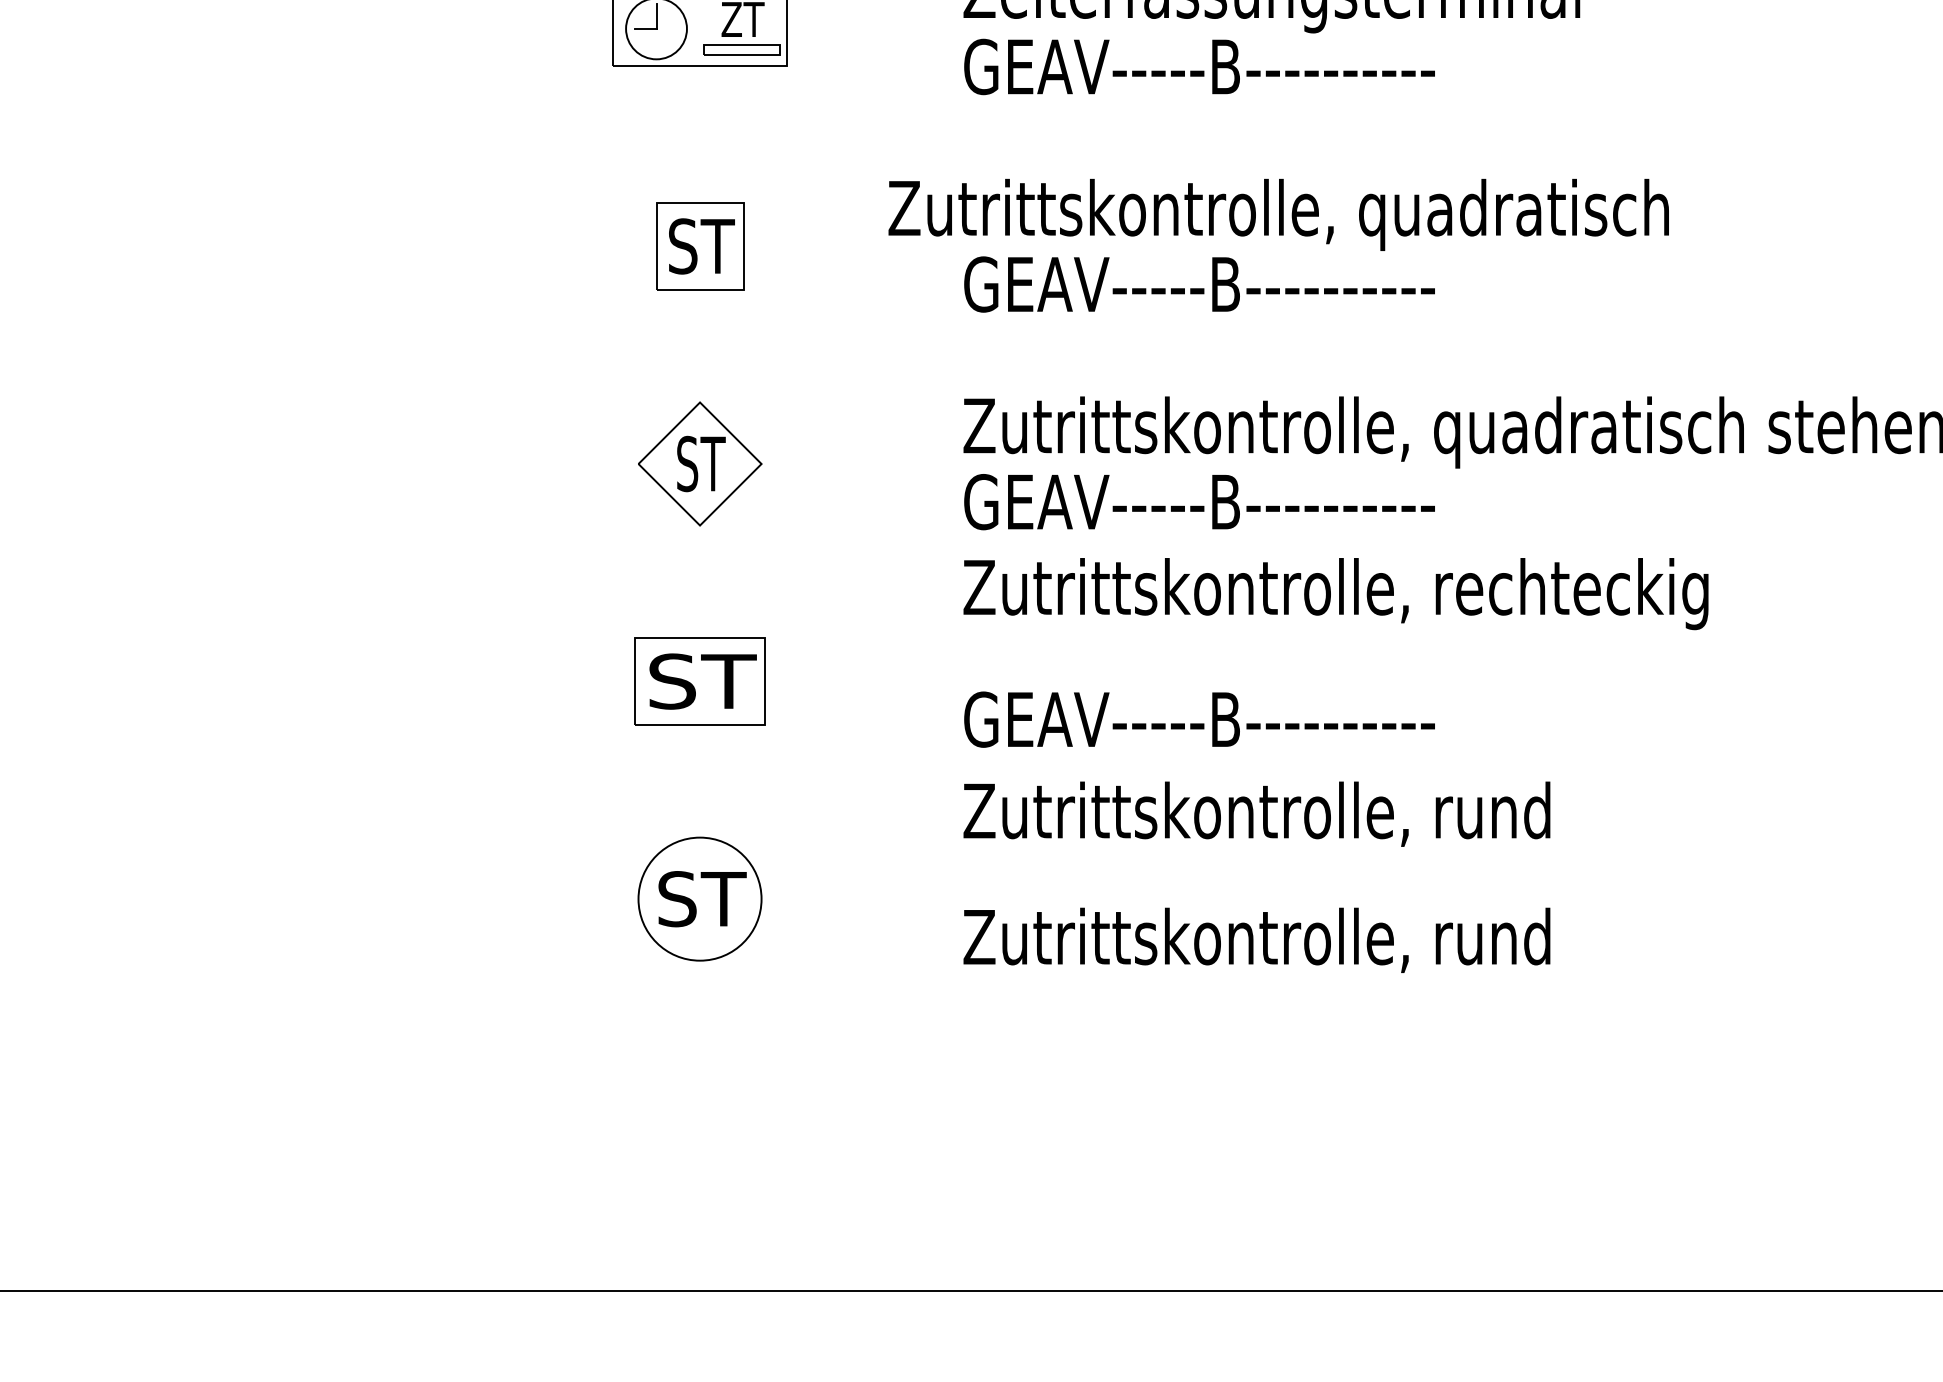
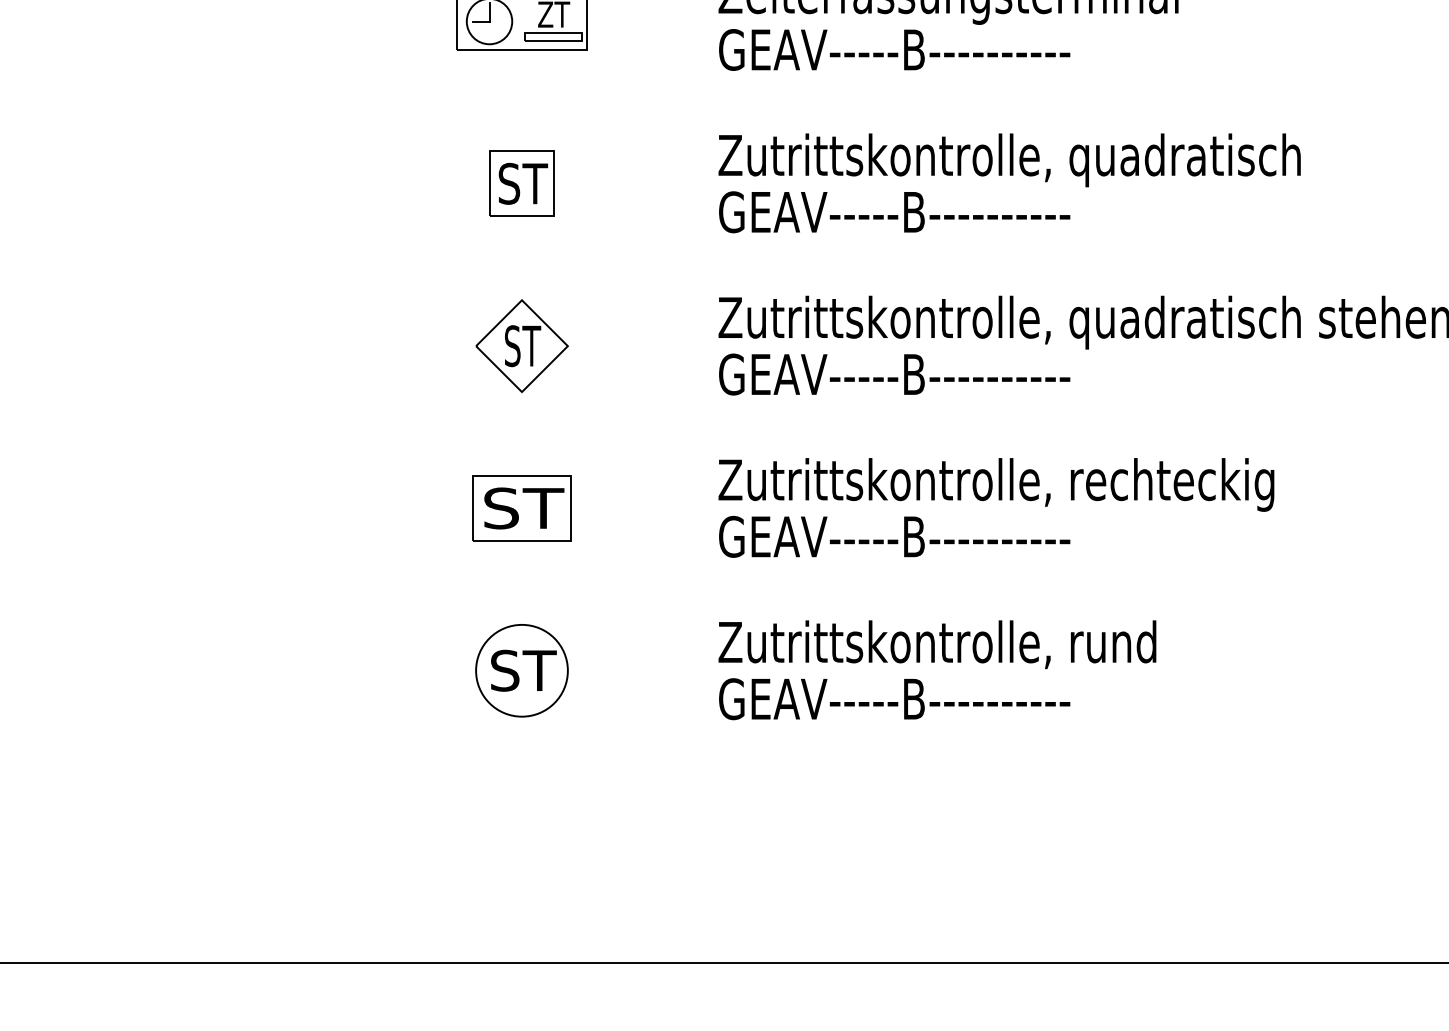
text: (1278, 214) -> (1009, 160), moved
text: (1335, 594) -> (996, 485), moved
text: (1256, 813) -> (937, 644), moved
text: (1256, 939) -> (937, 700), Zutrittskontrolle, rund -> GEAV-----B----------

